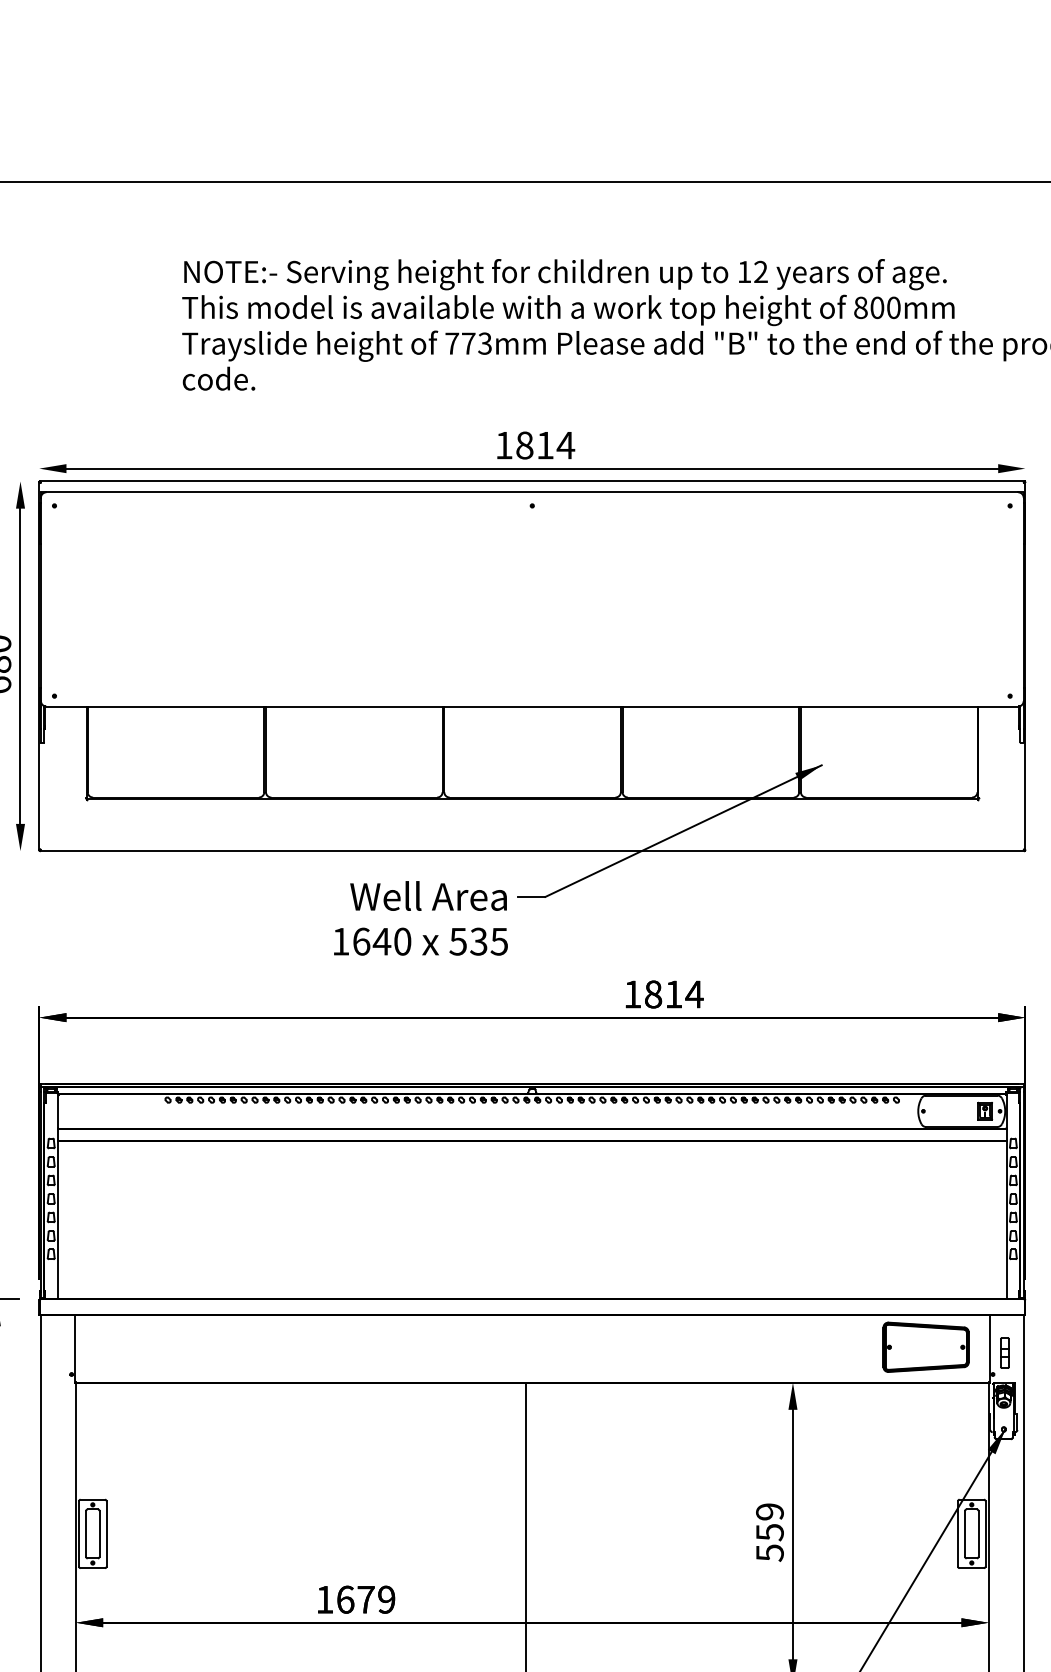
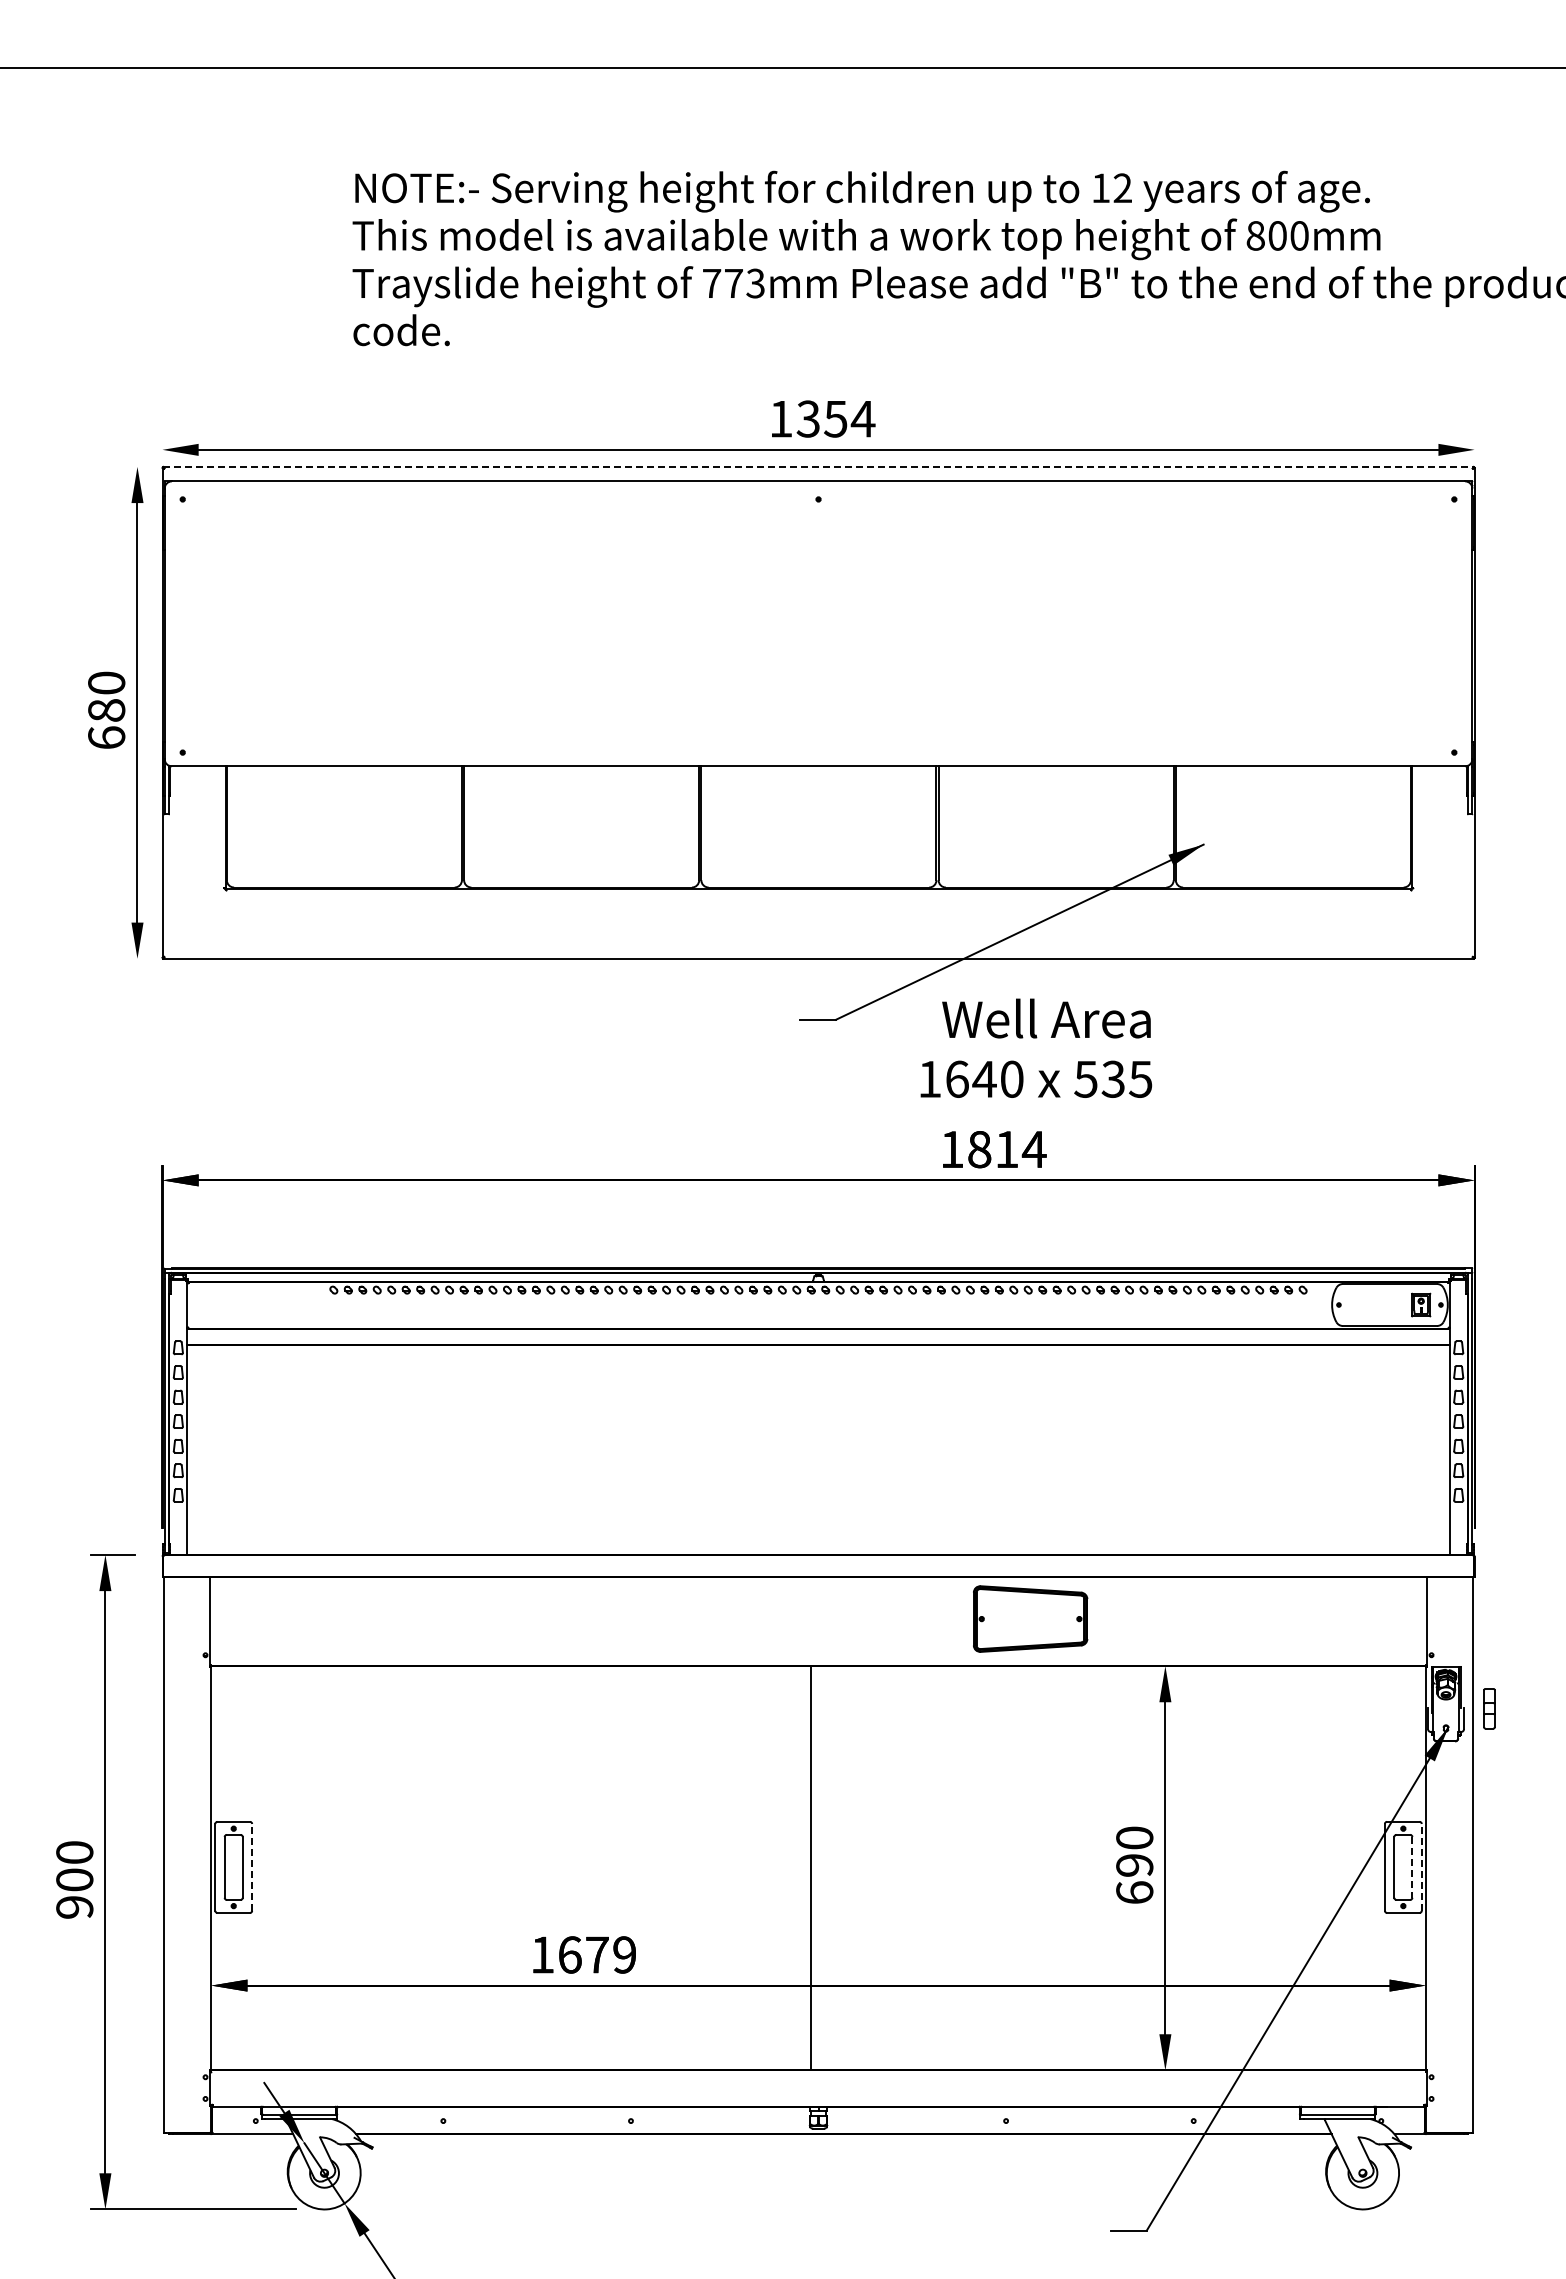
text: (534, 445) -> (821, 418), 1814 -> 1354
line: (533, 481) -> (819, 466), solid -> dashed
text: (421, 917) -> (1036, 1047), moved
part: (926, 1346) -> (1030, 1618), moved
part: (1004, 1352) -> (1489, 1708), moved
text: (769, 1532) -> (1134, 1865), 559 -> 690
line: (106, 1533) -> (252, 1866), solid -> dashed
line: (985, 1533) -> (1421, 1866), solid -> dashed
line: (978, 1534) -> (1412, 1867), solid -> dashed

